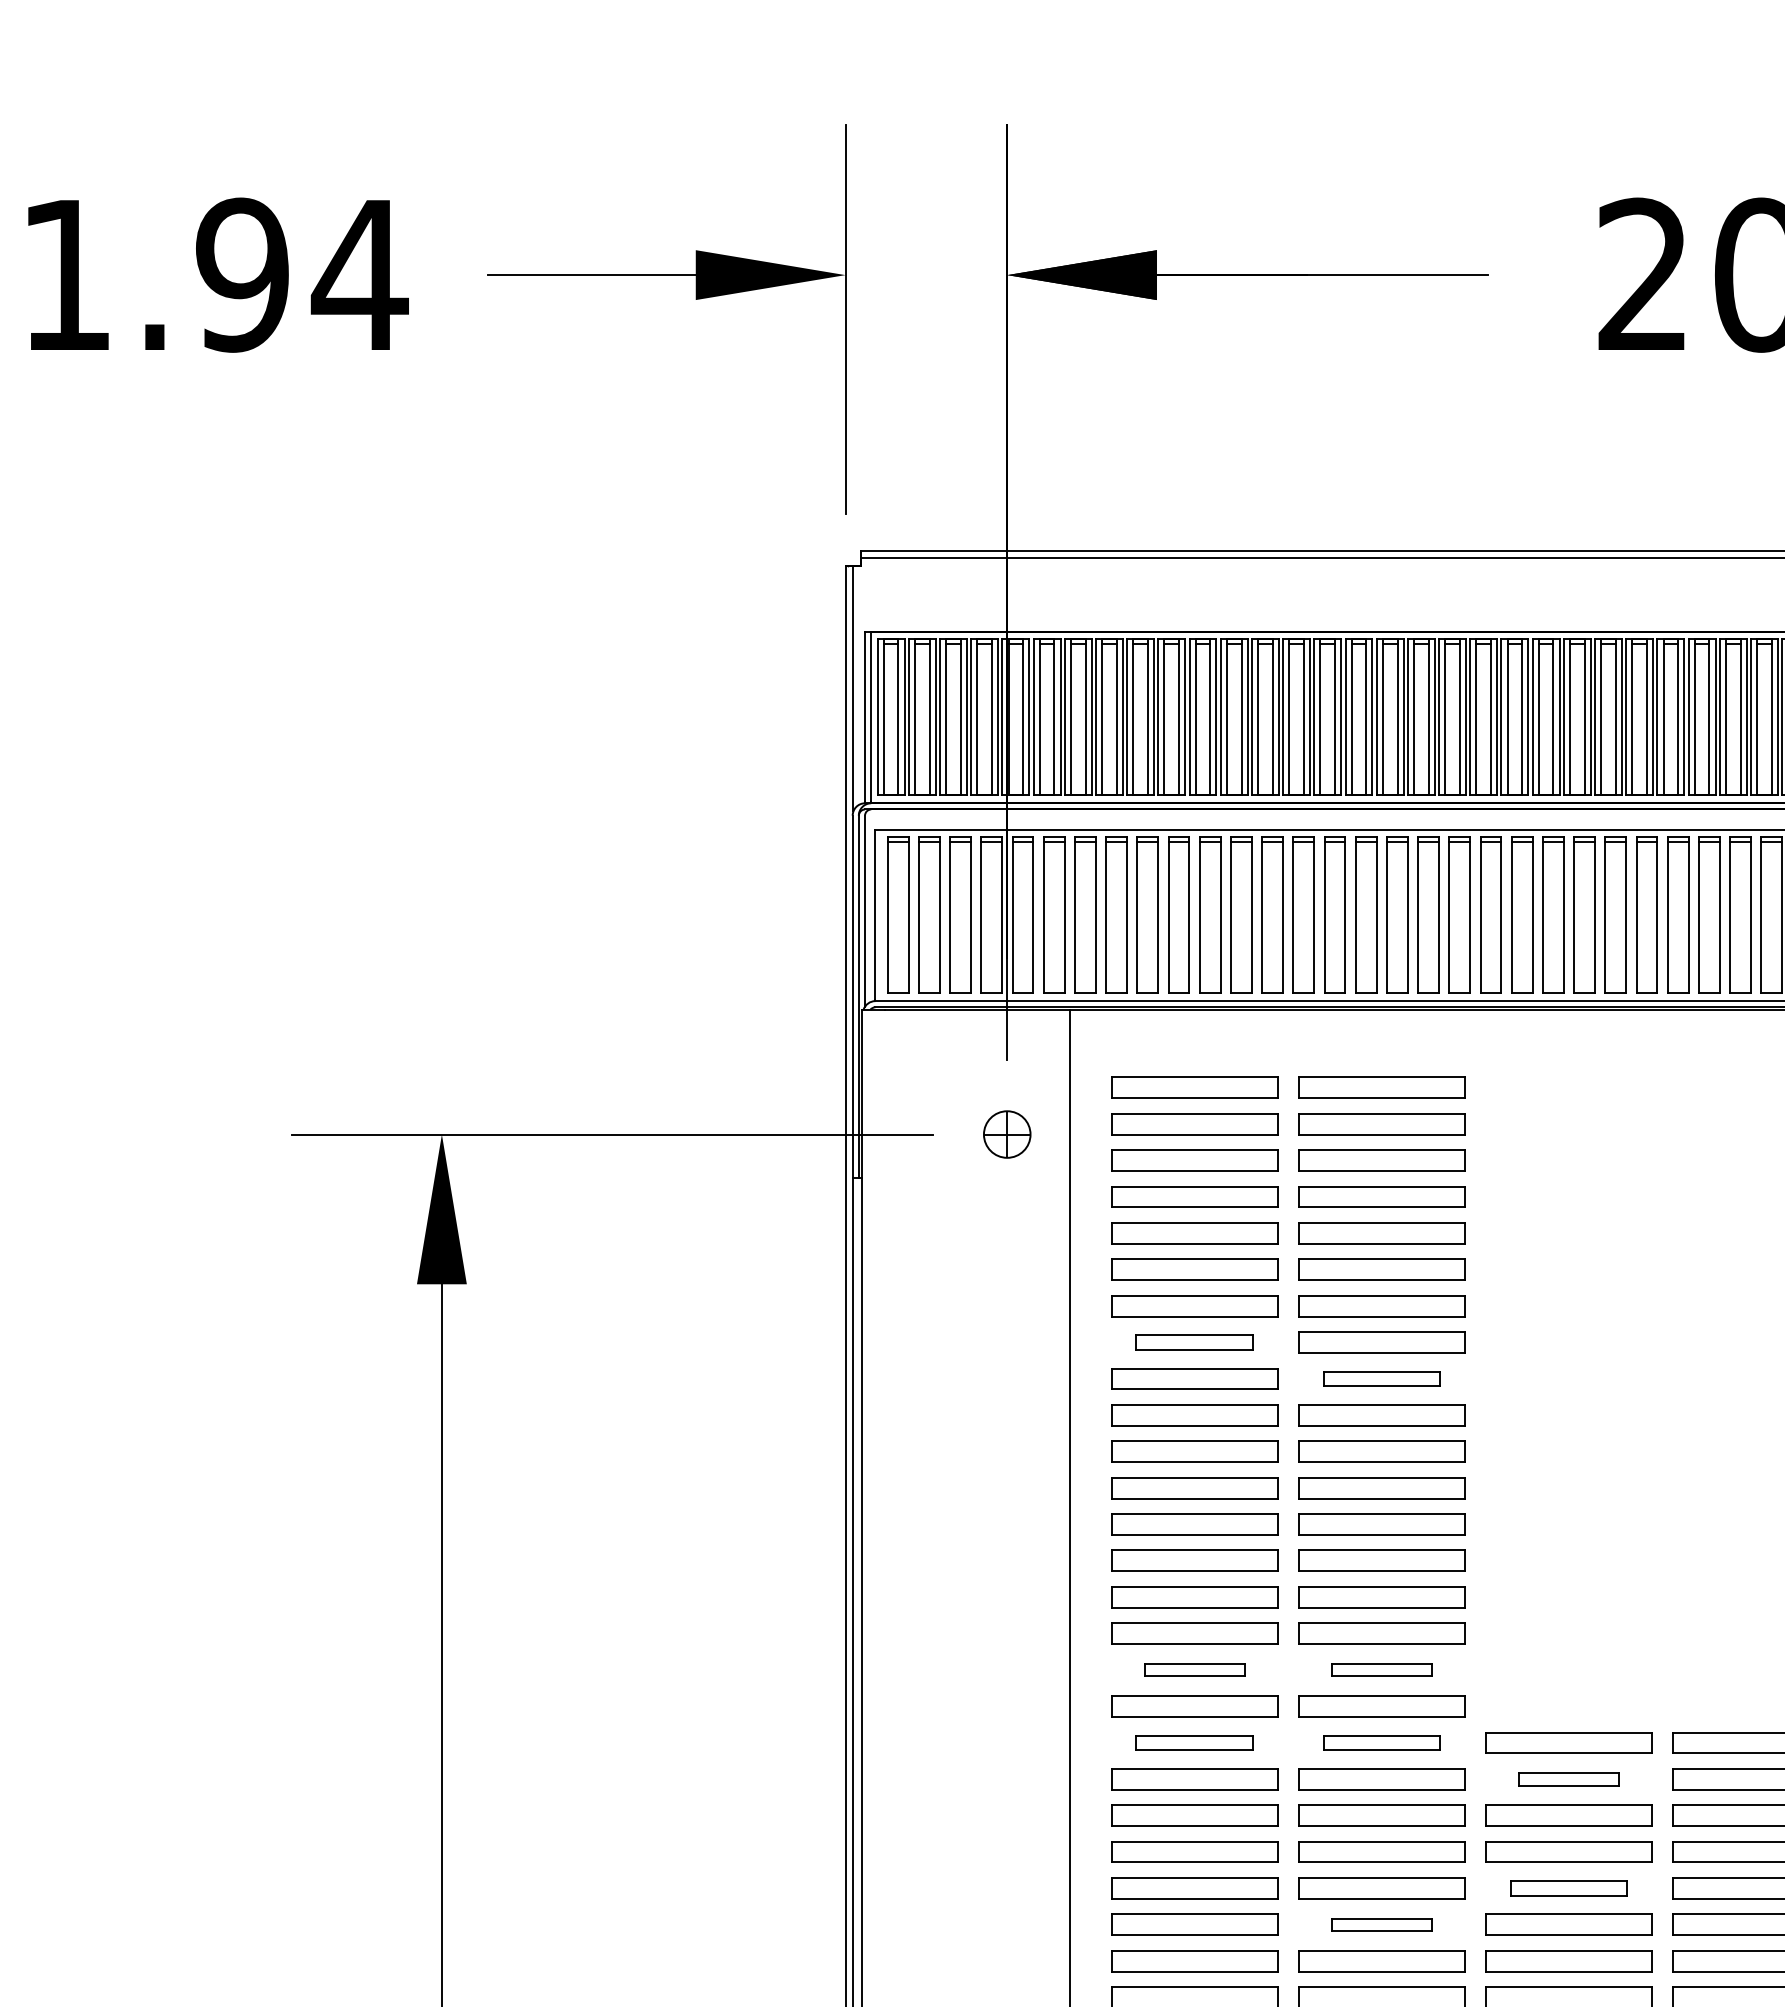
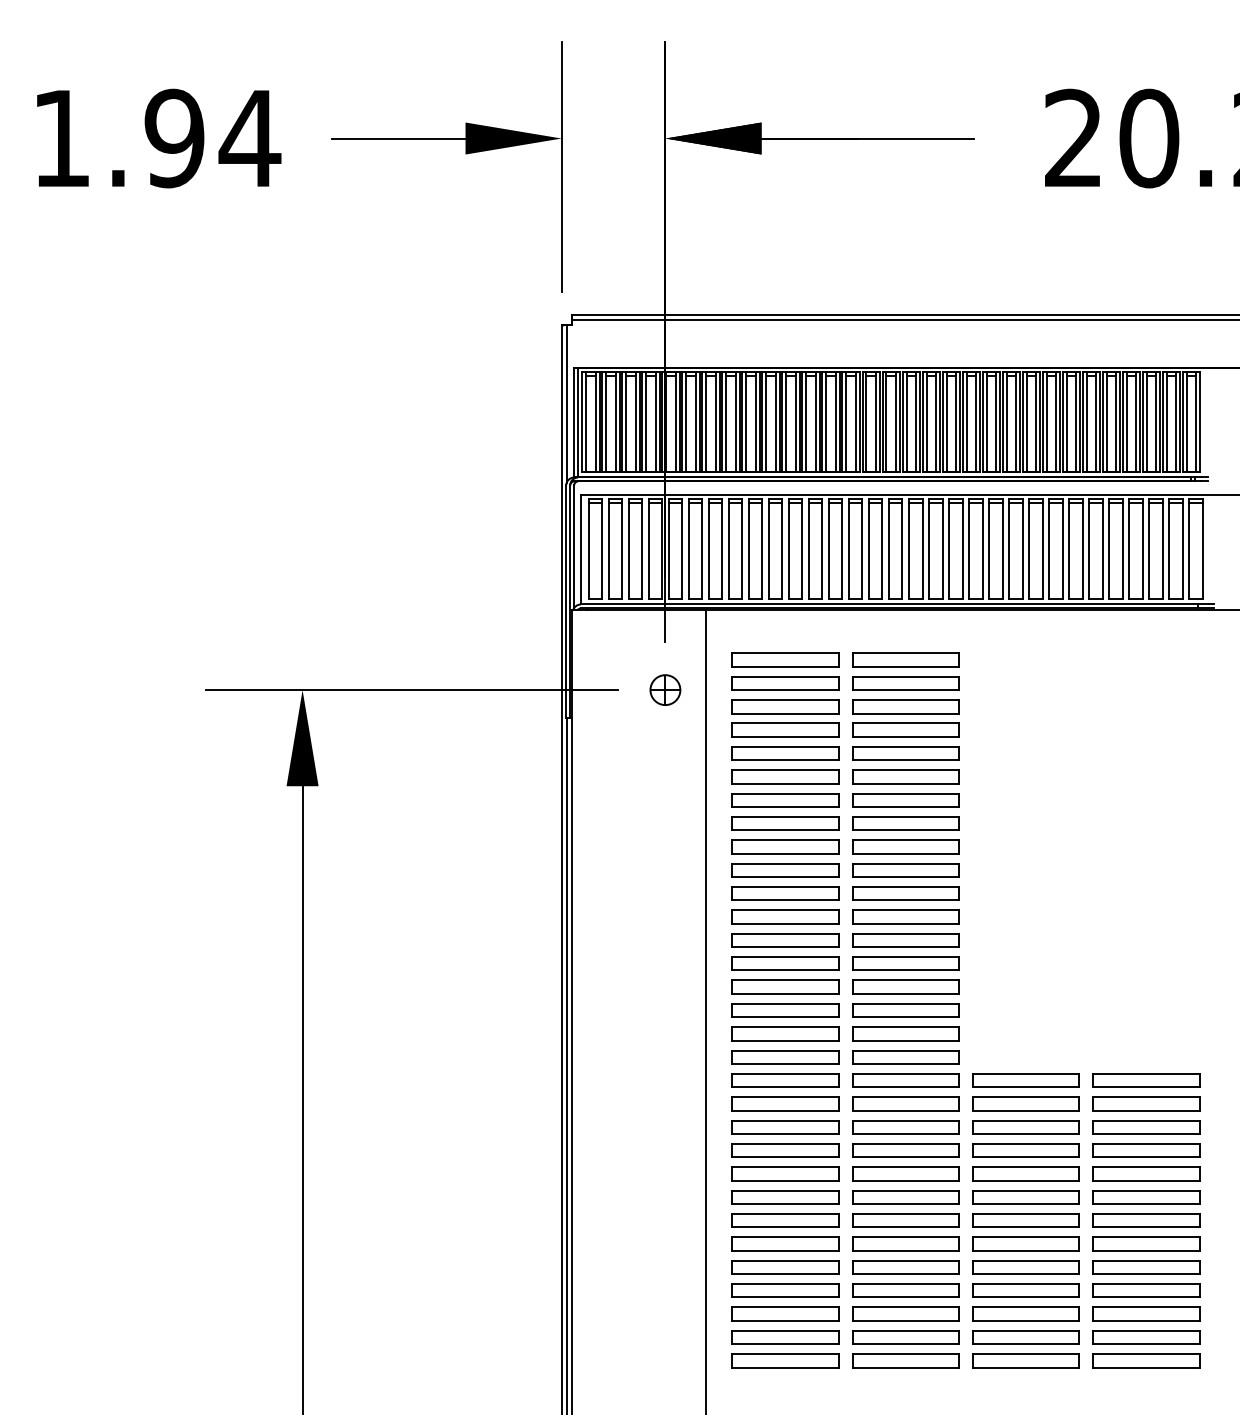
part: (1194, 1342) -> (785, 823), size x1.43
part: (1381, 1378) -> (905, 846), size x1.43
part: (1194, 1669) -> (785, 1033), size x1.67
part: (1381, 1669) -> (905, 1033), size x1.67
part: (1194, 1742) -> (785, 1080), size x1.43
part: (1381, 1742) -> (905, 1080), size x1.43
part: (1568, 1778) -> (1025, 1103), size x1.67
part: (1568, 1887) -> (1025, 1173), size x1.43
part: (1381, 1925) -> (905, 1197), size x1.67

